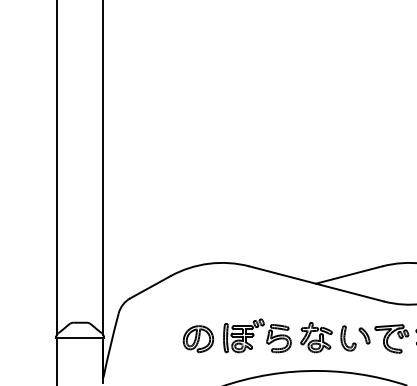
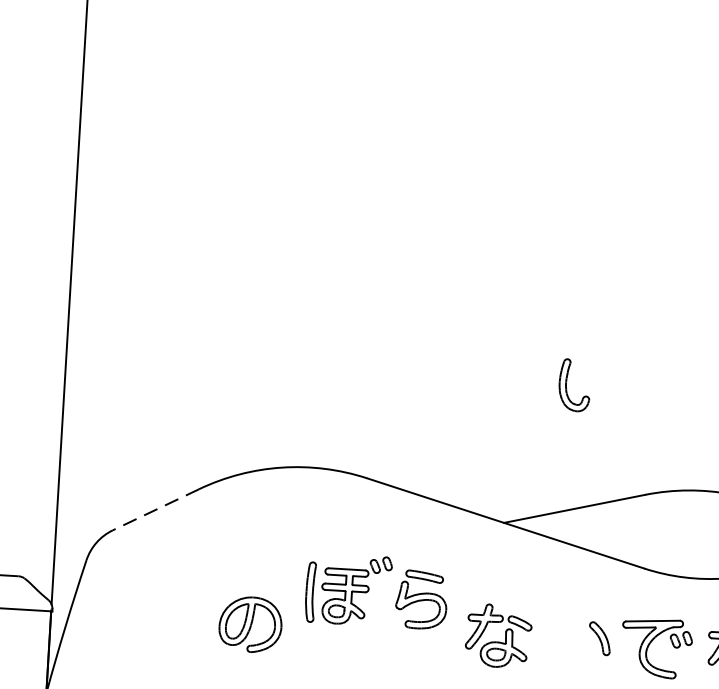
line: (150, 287) -> (156, 510), solid -> dashed
part: (257, 335) -> (377, 590), moved
part: (348, 338) -> (574, 385), moved

